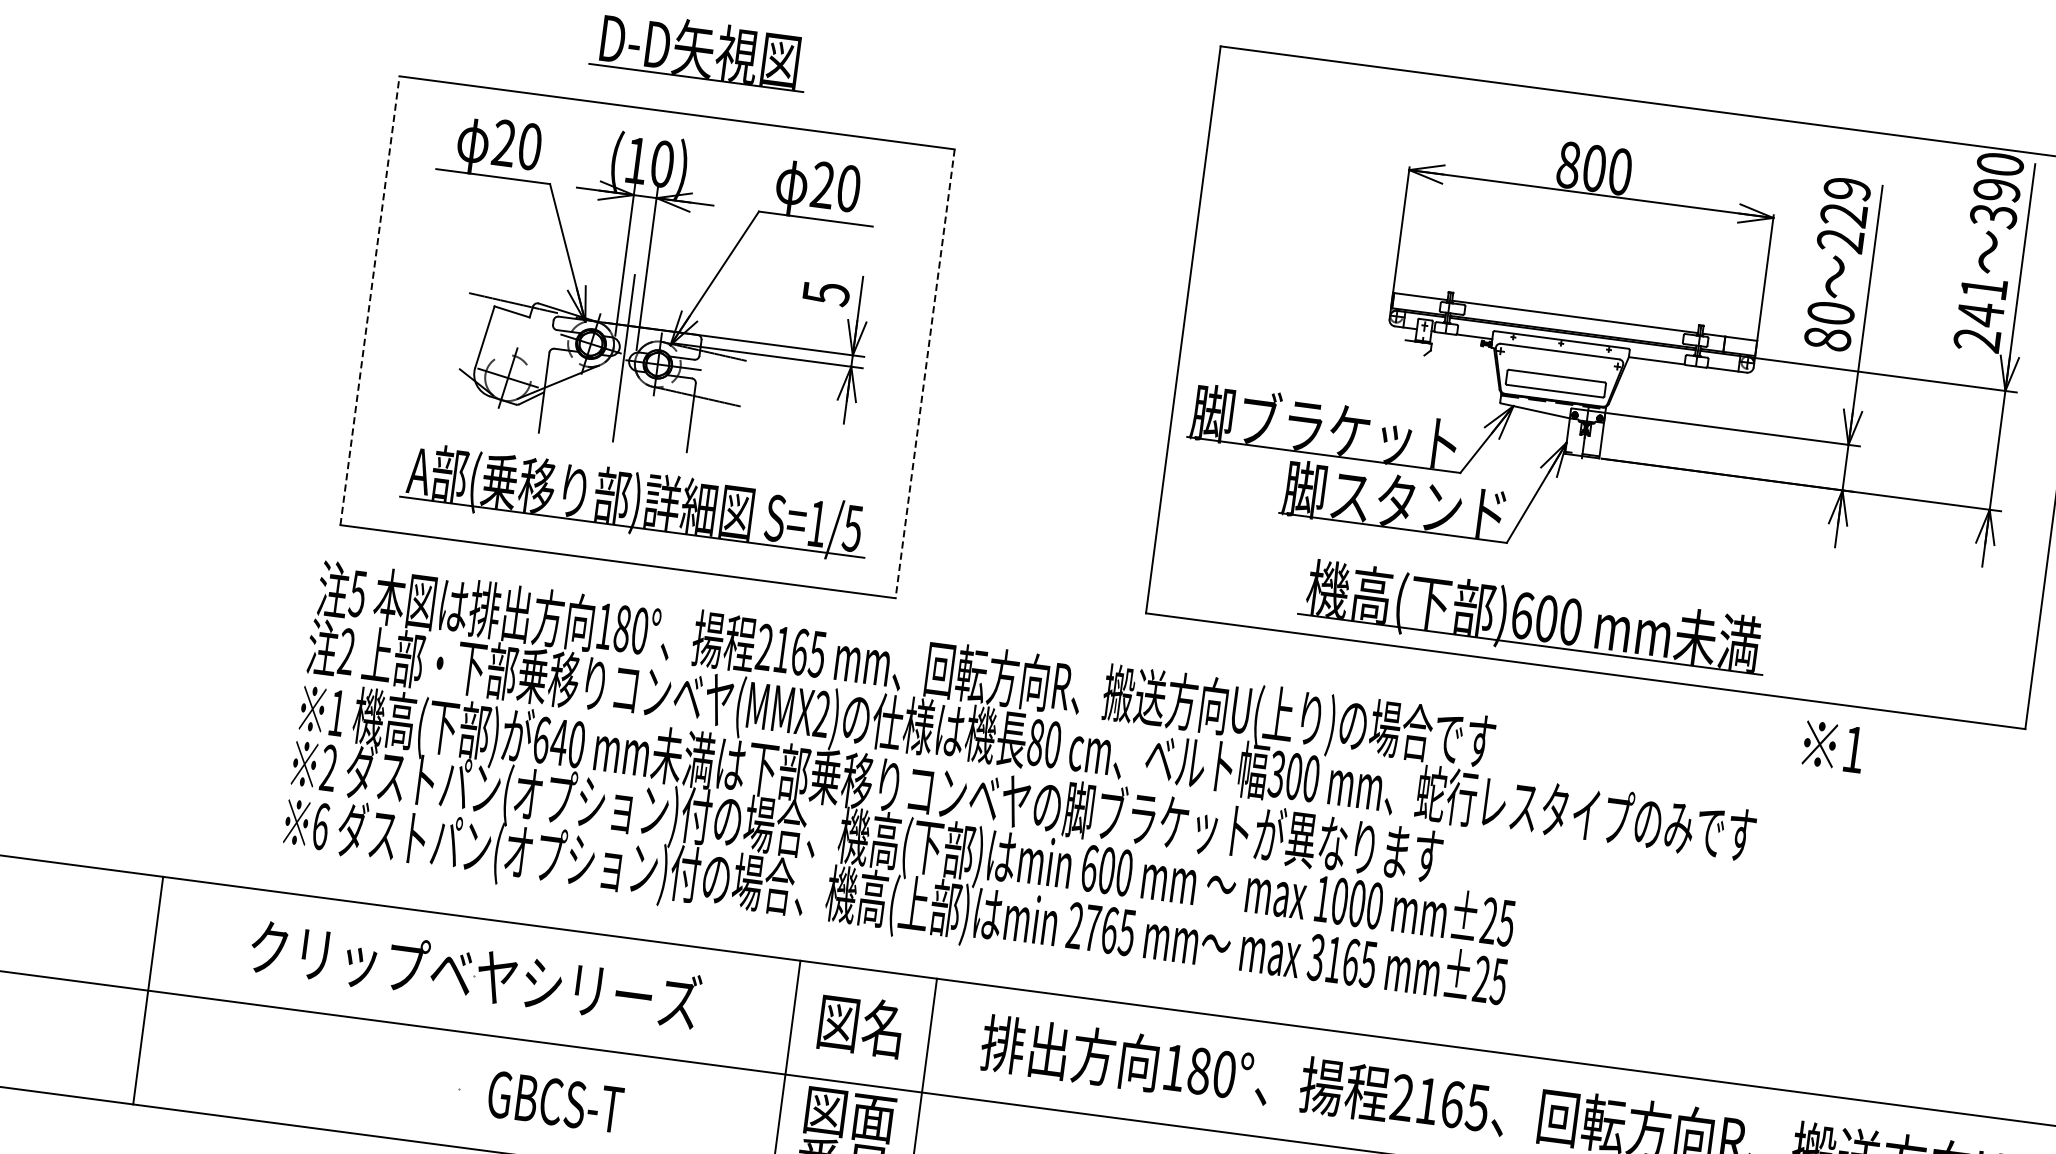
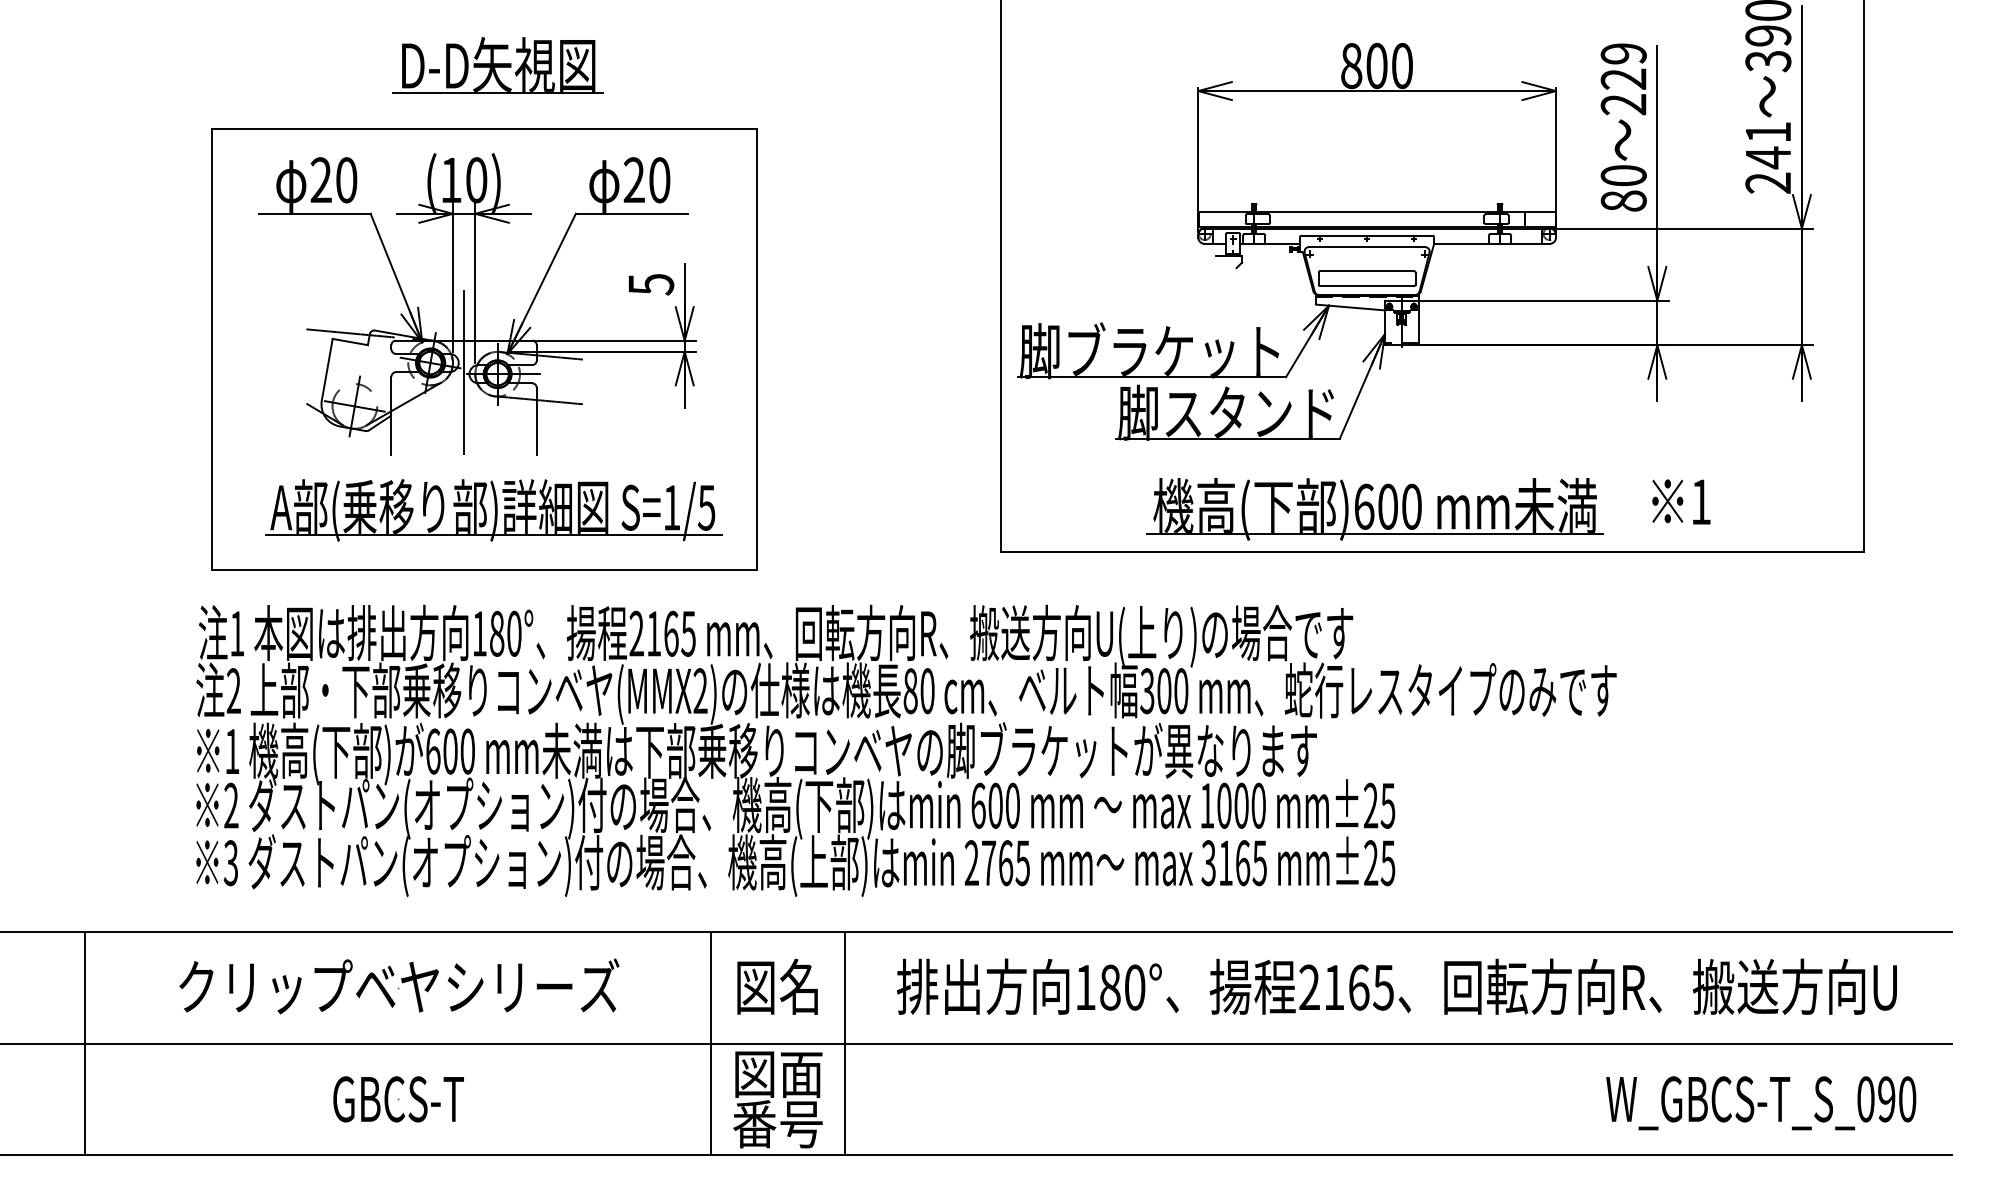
line: (369, 299) -> (211, 348), dashed -> solid
line: (924, 373) -> (756, 349), dashed -> solid
text: (357, 593) -> (236, 633), 5 -> 1
text: (559, 742) -> (450, 751), 640 -> 600
text: (1833, 746) -> (1681, 501), moved
text: (320, 826) -> (230, 863), 6 -> 3
text: (555, 1102) -> (398, 1099), moved

